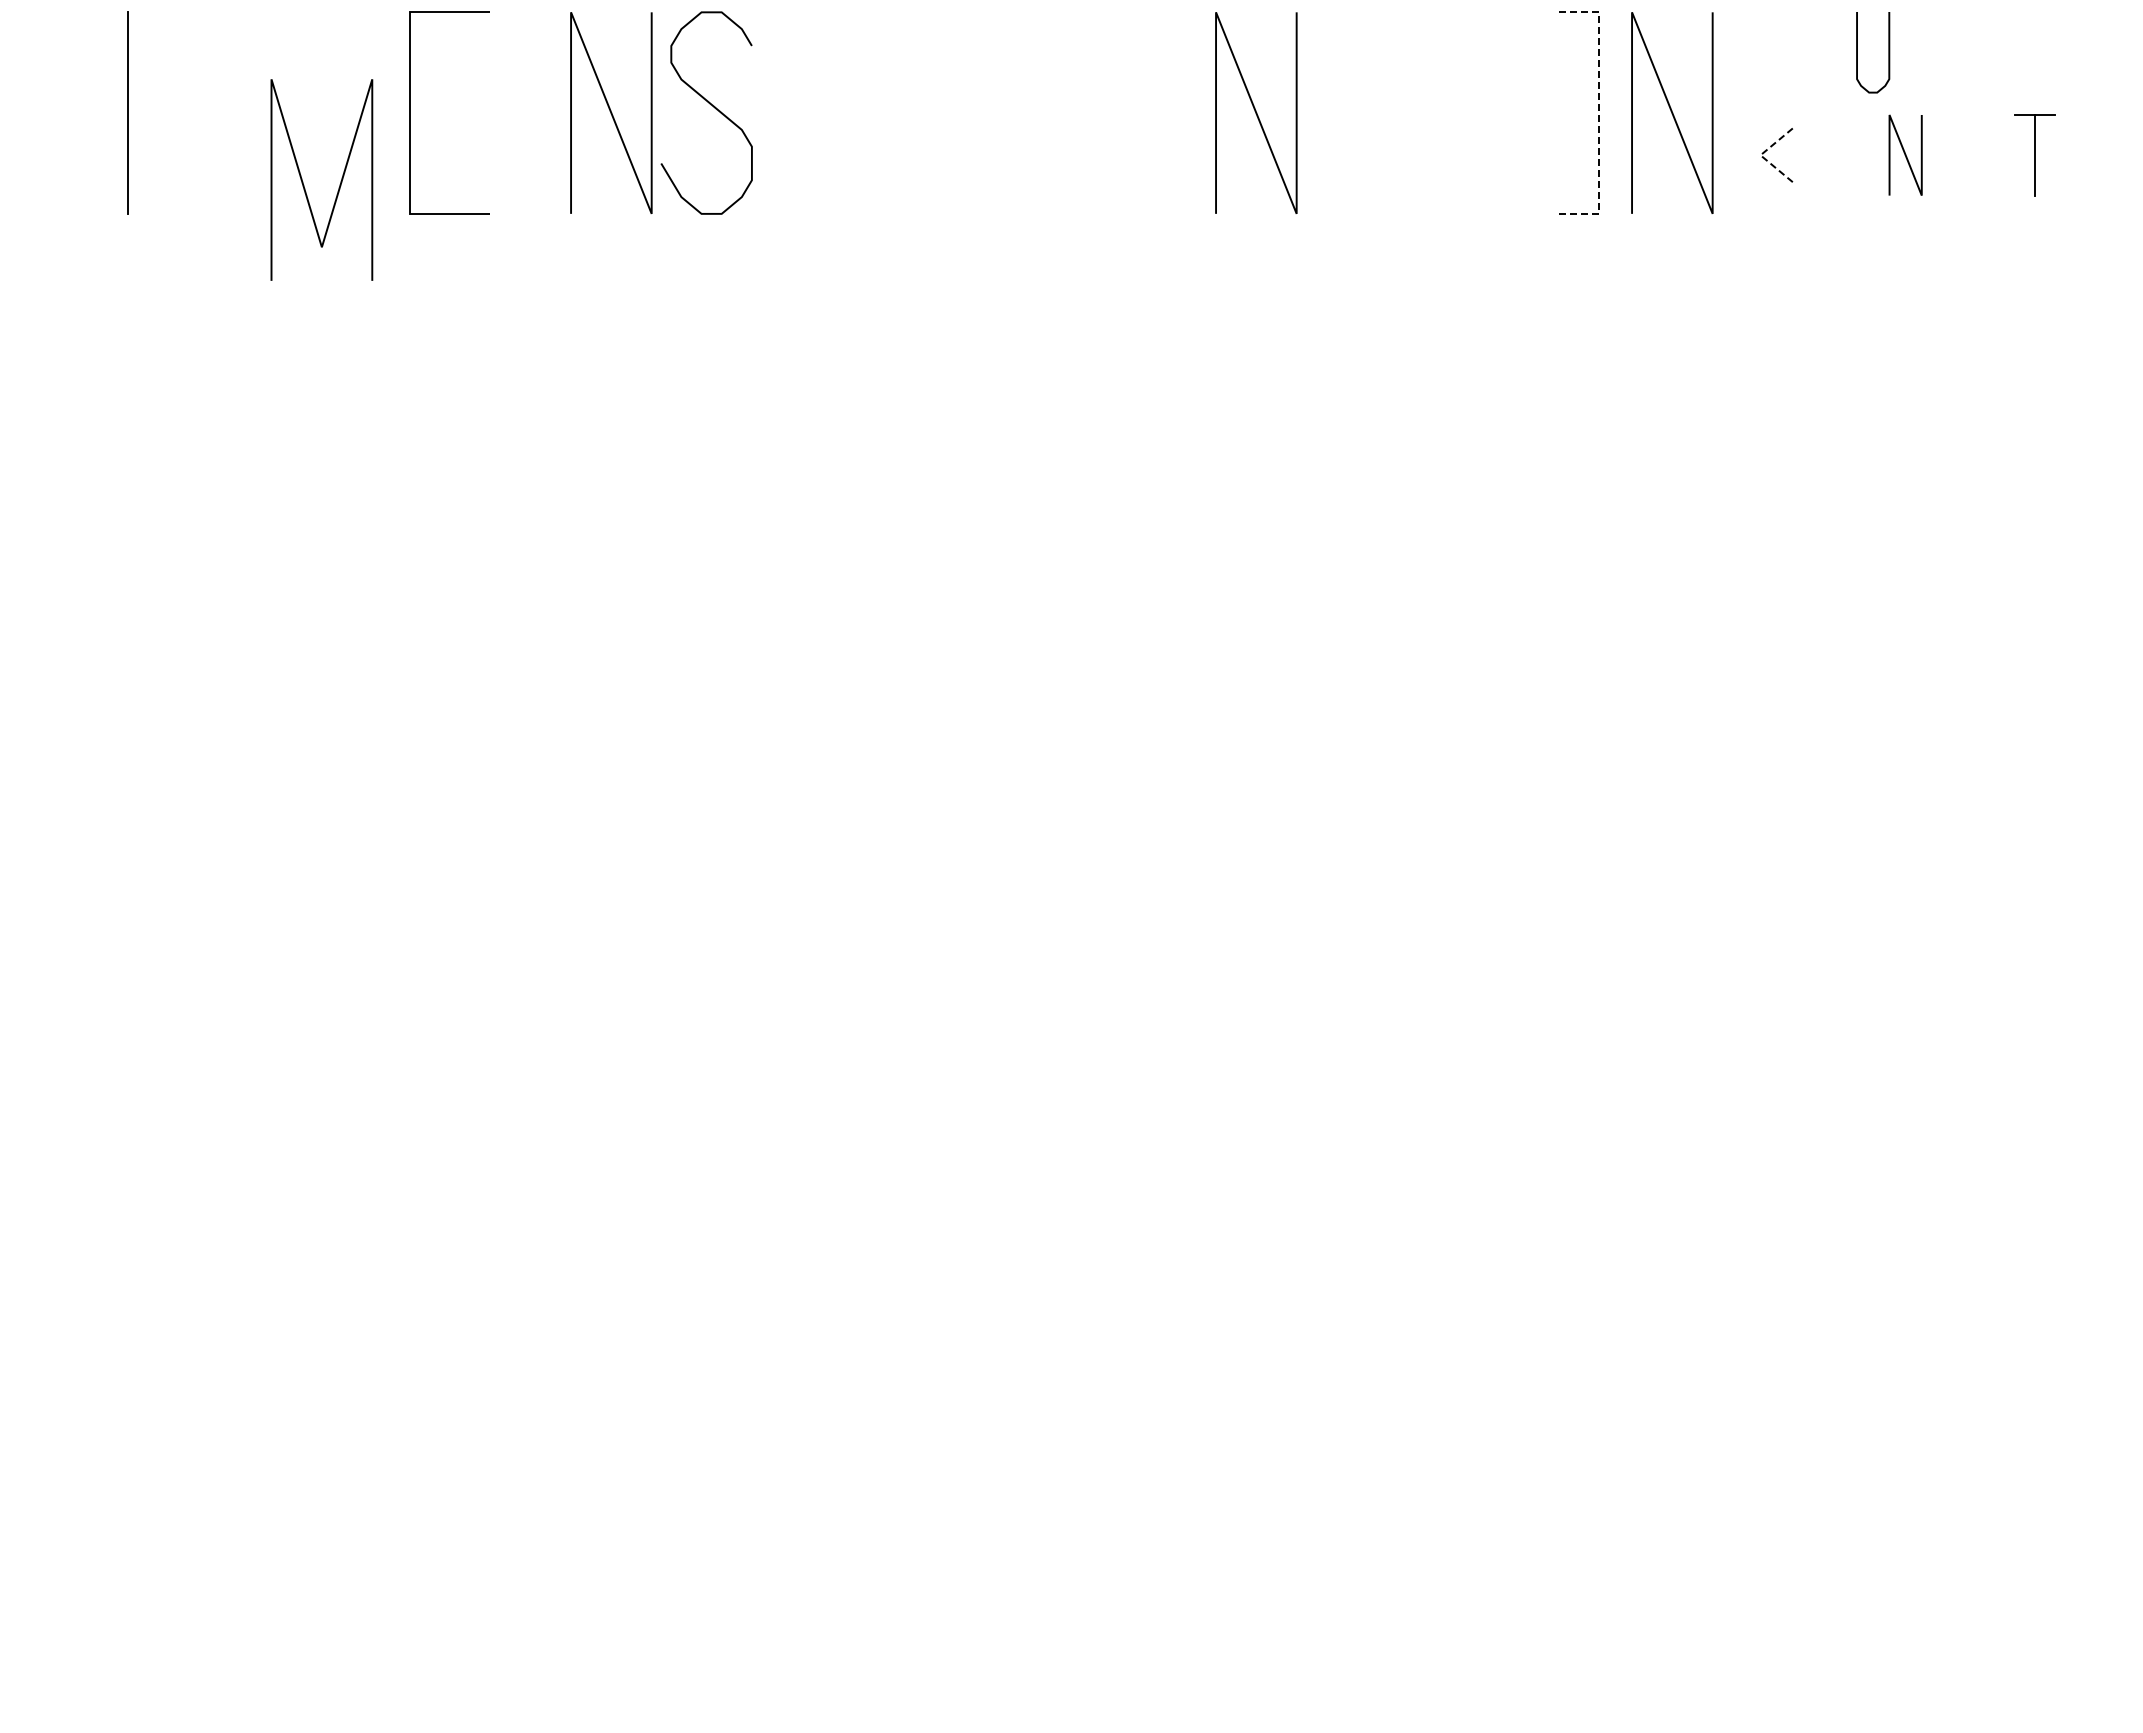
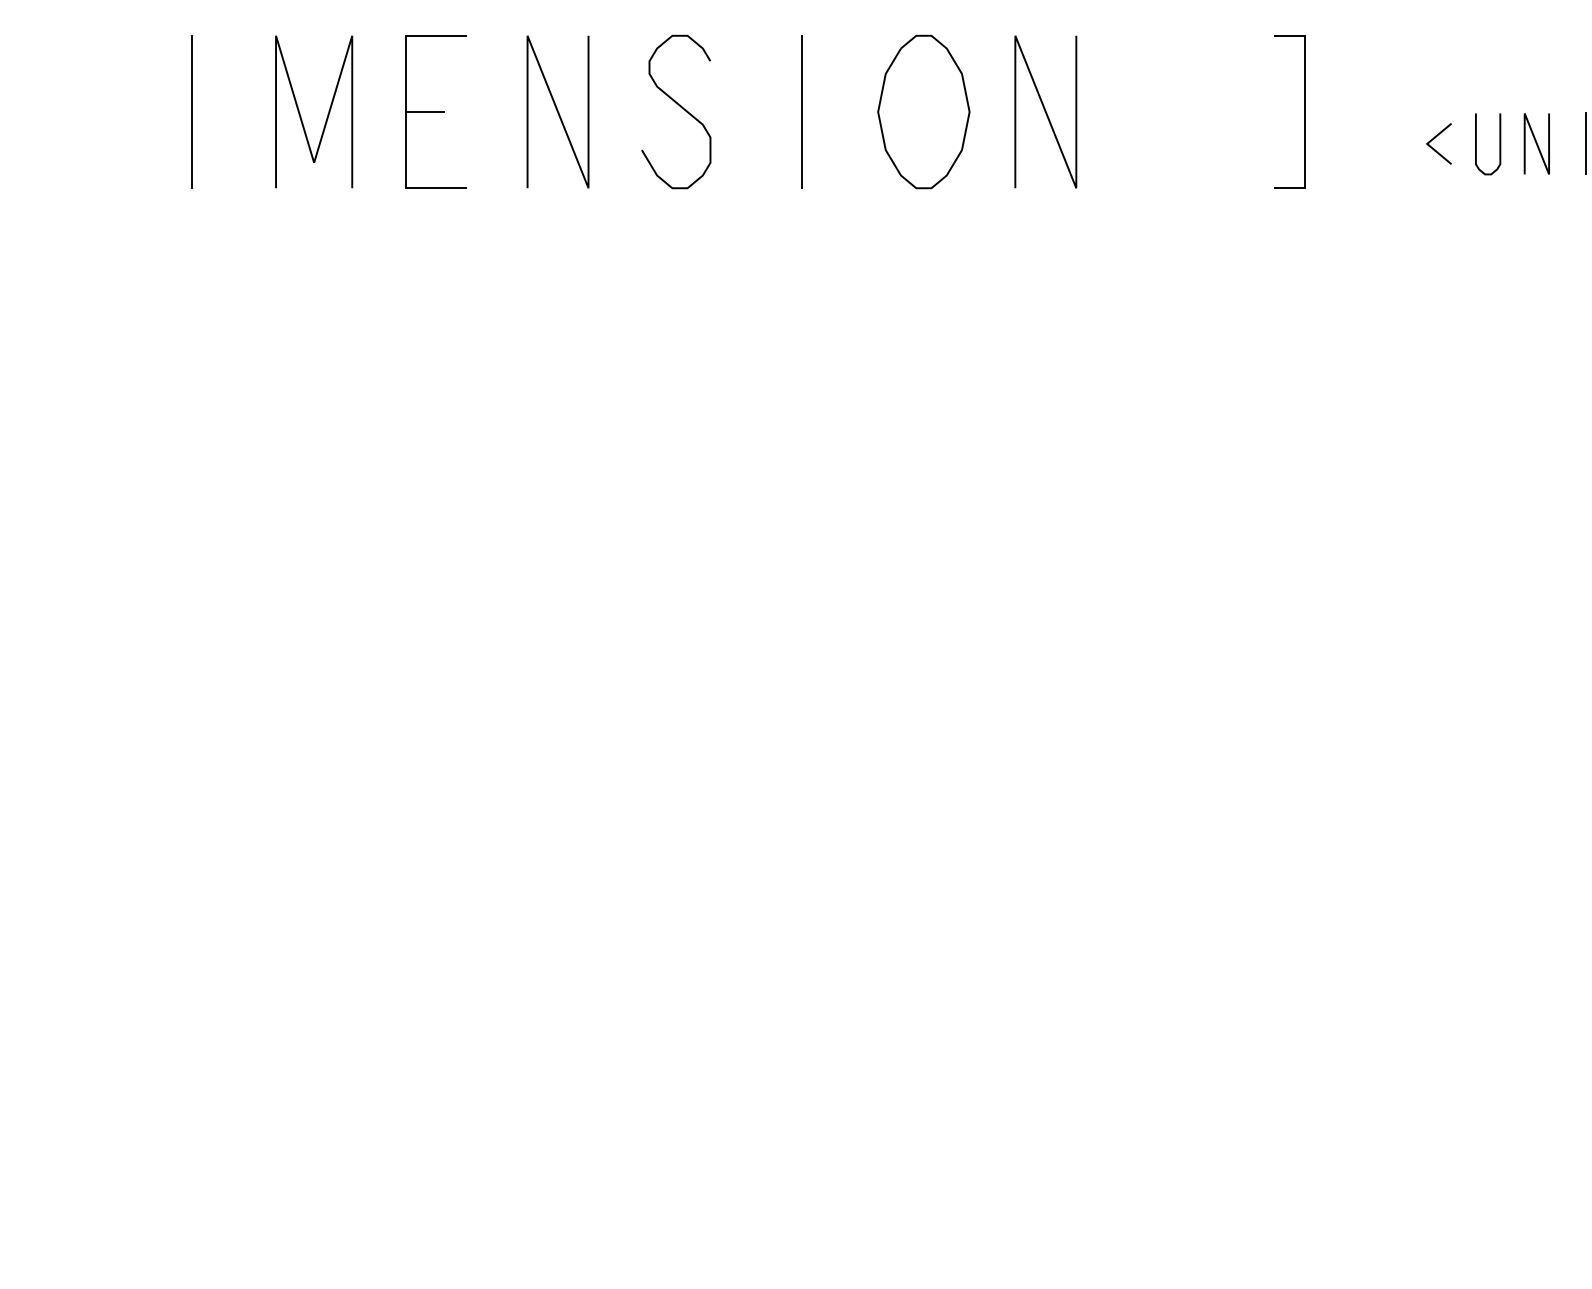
curve: (1888, 52) -> (1499, 144), moved
curve: (712, 106) -> (680, 107), moved
line: (933, 112) -> (801, 111), added
part: (1094, 112) -> (923, 111), added
line: (1672, 112) -> (1360, 111), removed
line: (434, 113) -> (424, 112), added
line: (1599, 113) -> (1305, 112), dashed -> solid
line: (1970, 154) -> (1585, 143), added
line: (1760, 155) -> (1427, 144), dashed -> solid
line: (304, 185) -> (300, 116), moved

